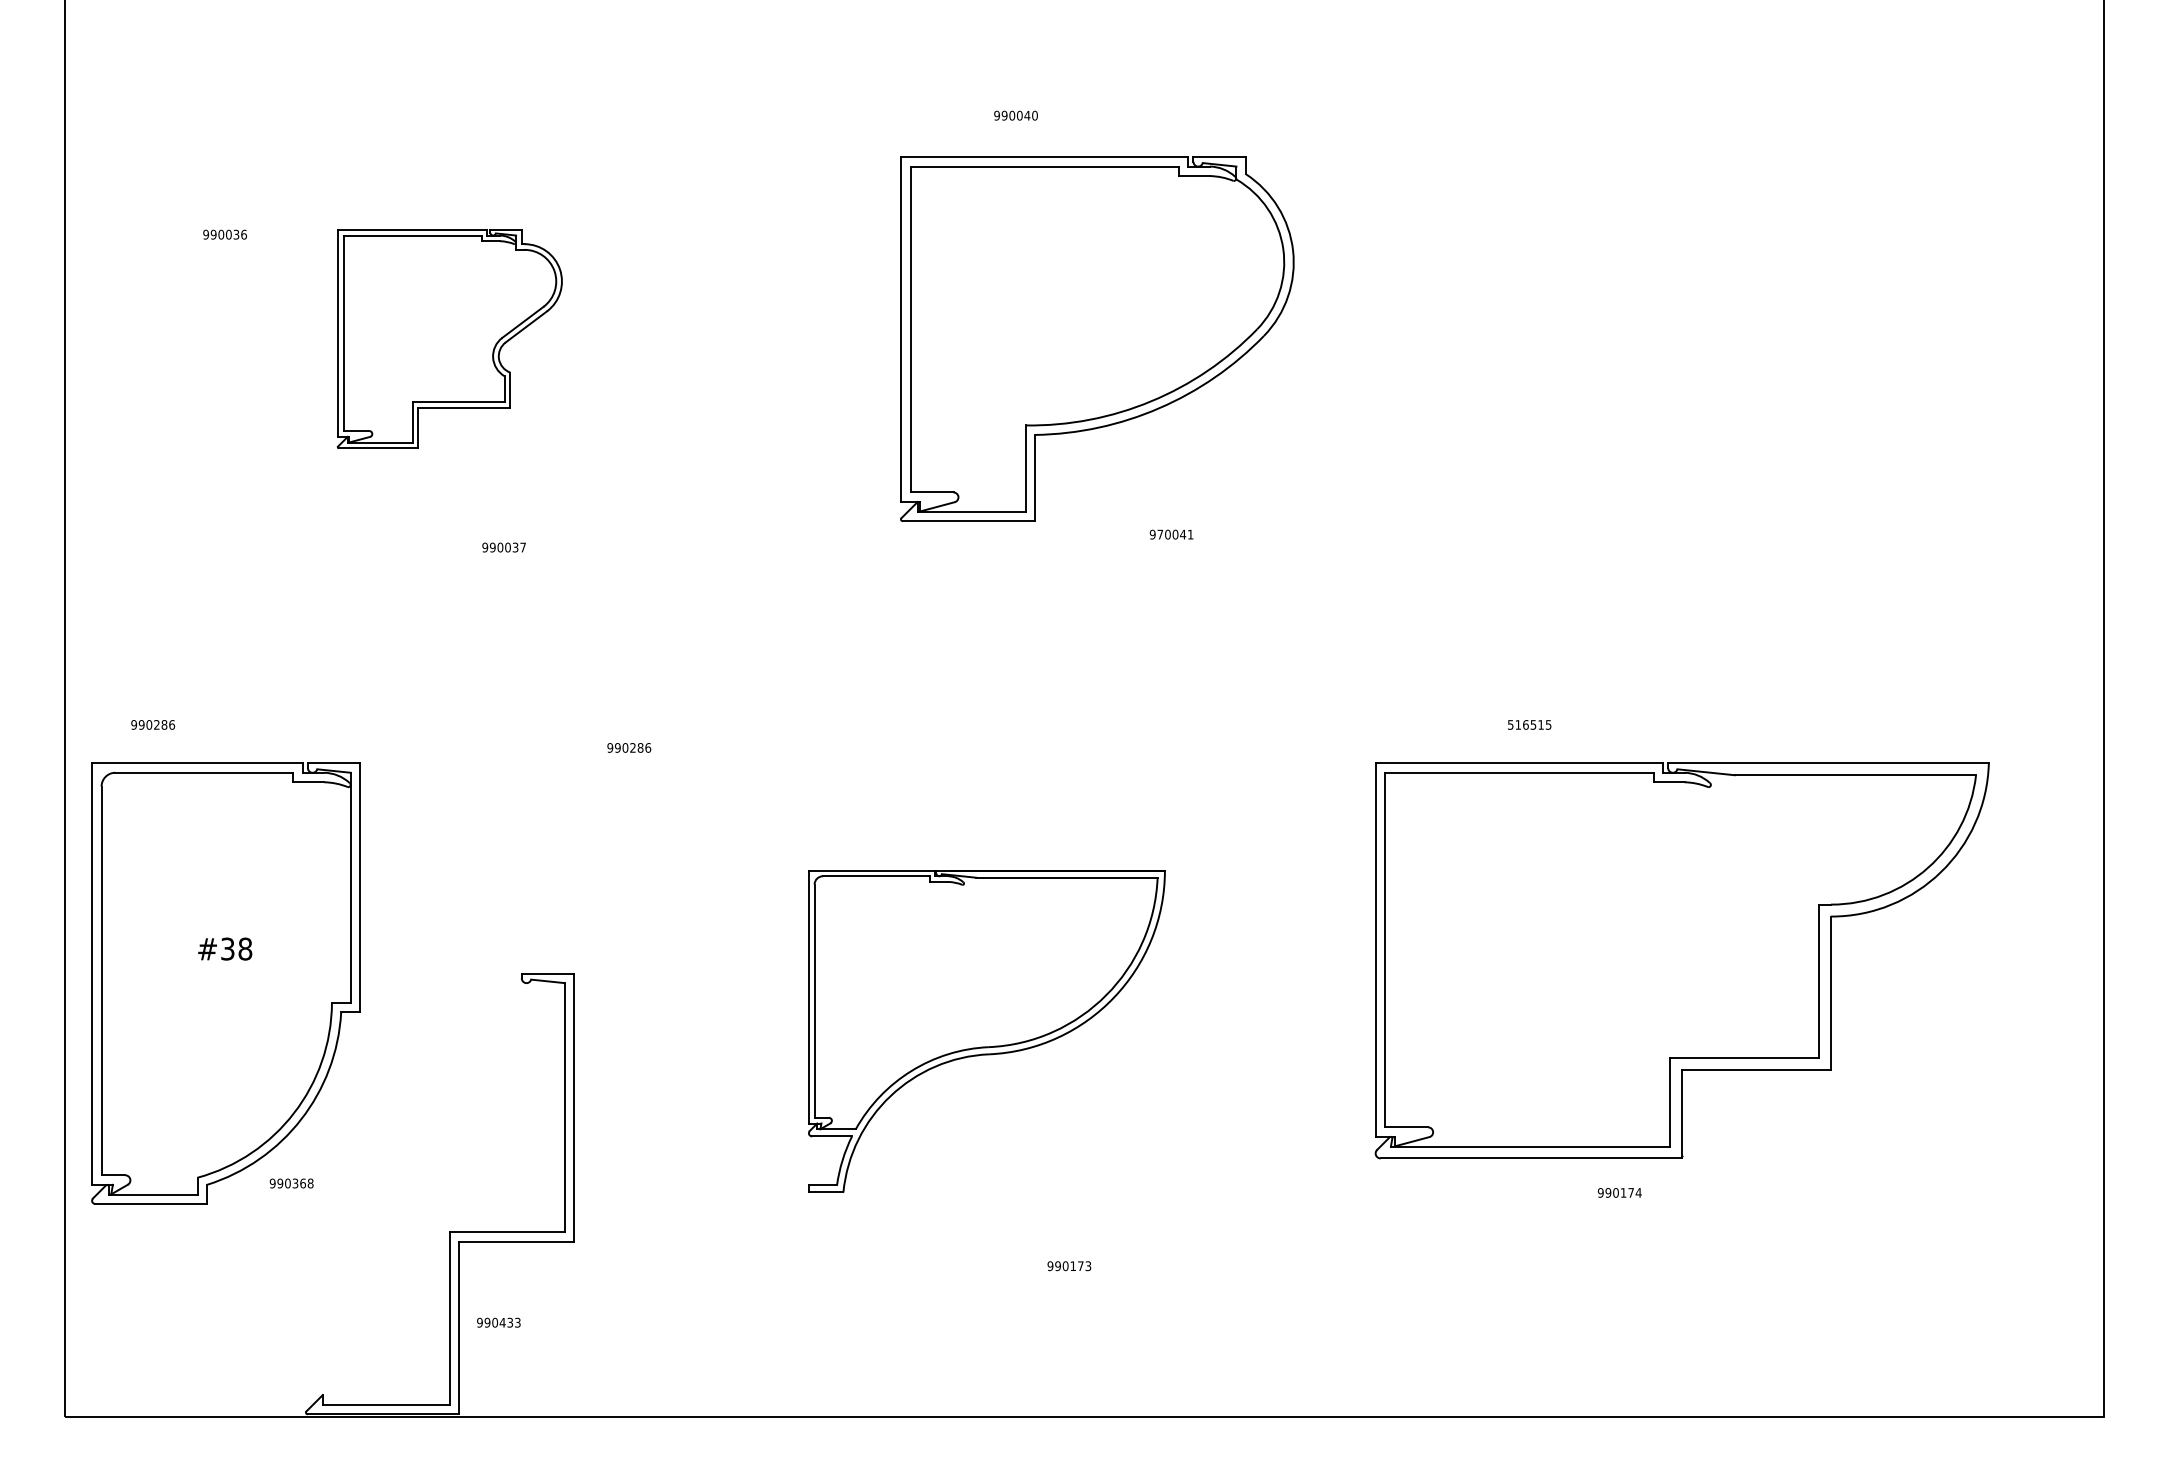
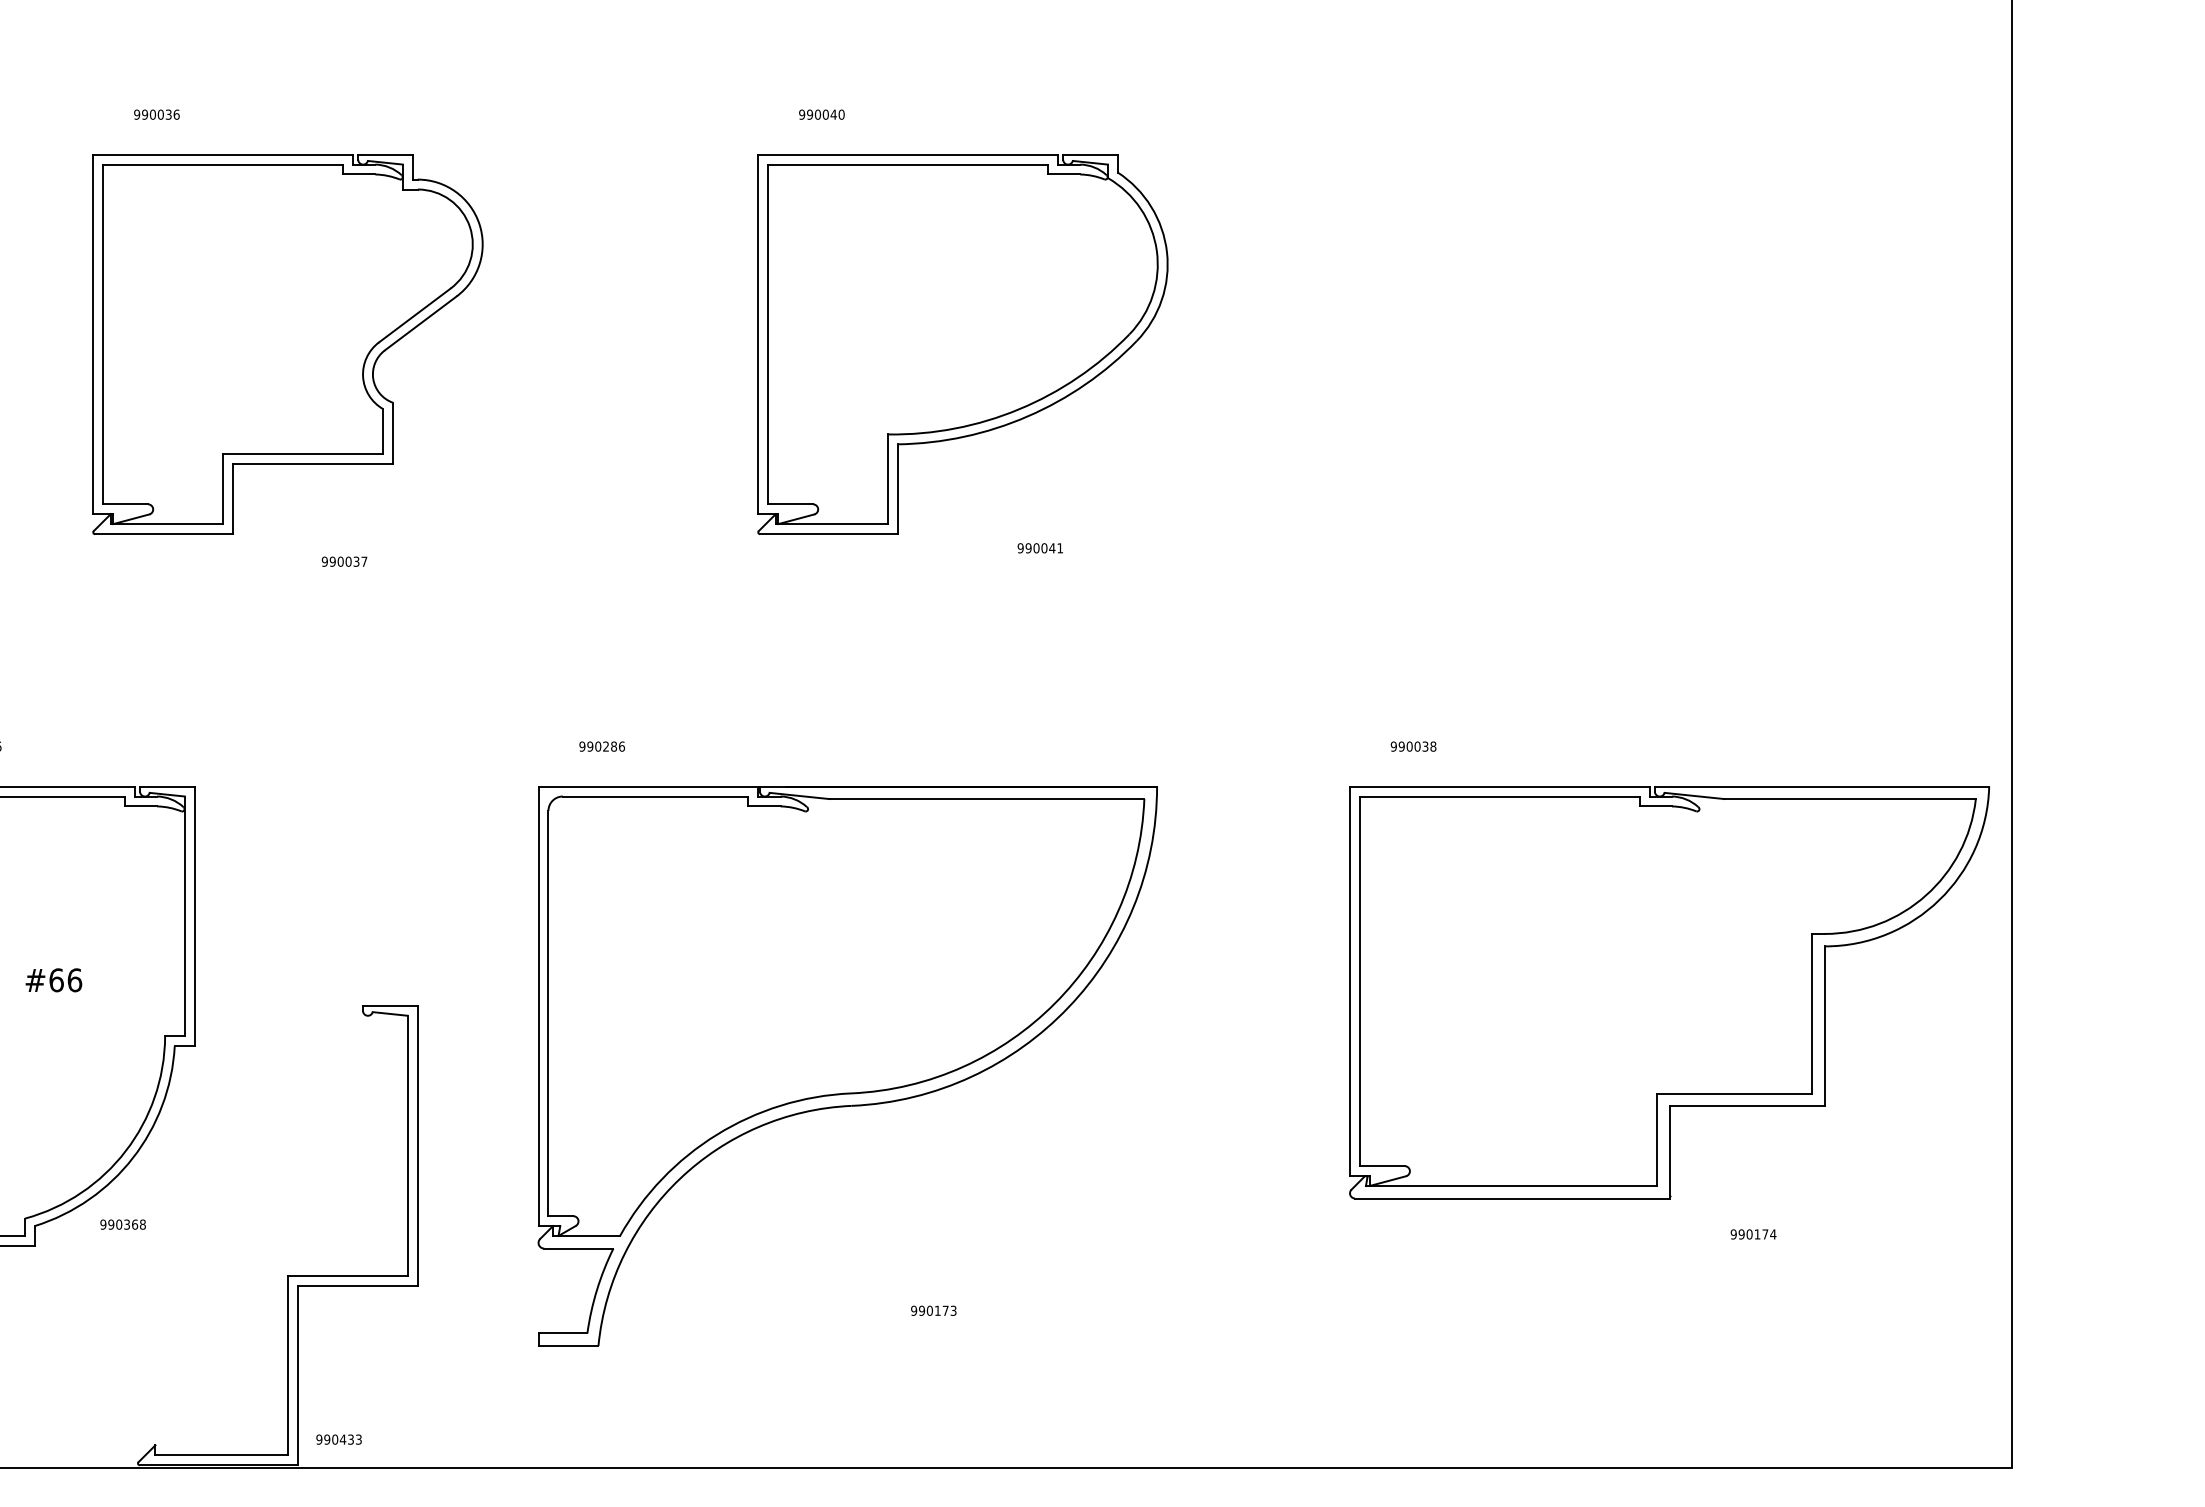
text: (1015, 115) -> (821, 114), moved
text: (224, 234) -> (156, 114), moved
part: (449, 338) -> (287, 343), size x1.67
text: (1160, 534) -> (1028, 548), 970041 -> 990041
text: (1529, 724) -> (1413, 746), 516515 -> 990038
text: (629, 747) -> (602, 746), moved
text: (236, 948) -> (65, 979), #38 -> #66
part: (1681, 960) -> (1668, 992), moved
part: (986, 1031) -> (847, 1066), size x1.67
text: (1619, 1192) -> (1753, 1234), moved
text: (498, 1322) -> (338, 1439), moved

